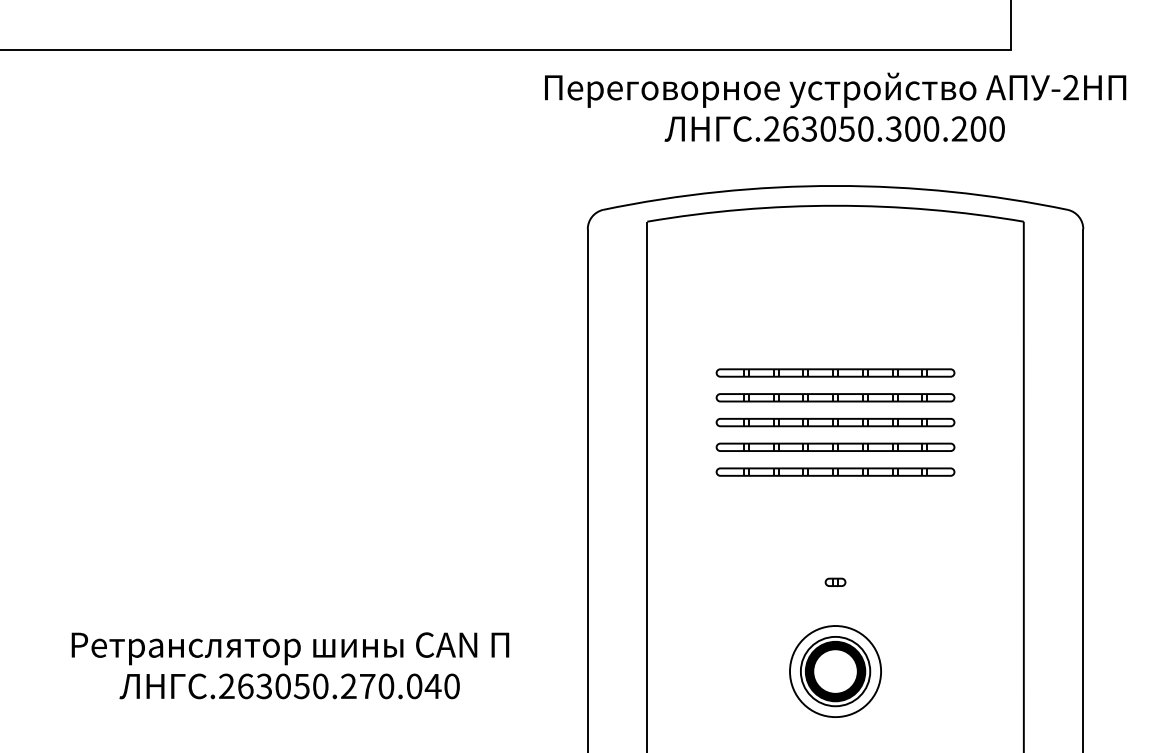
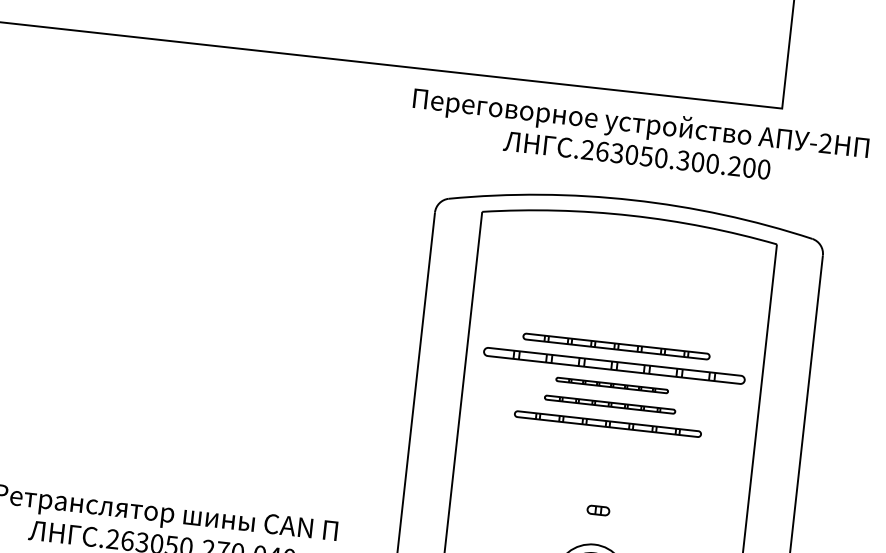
part: (835, 397) -> (614, 365), size x1.4
part: (835, 422) -> (612, 385), size x0.6
part: (835, 446) -> (610, 404), size x0.7
part: (835, 581) -> (598, 509), size x1.4

